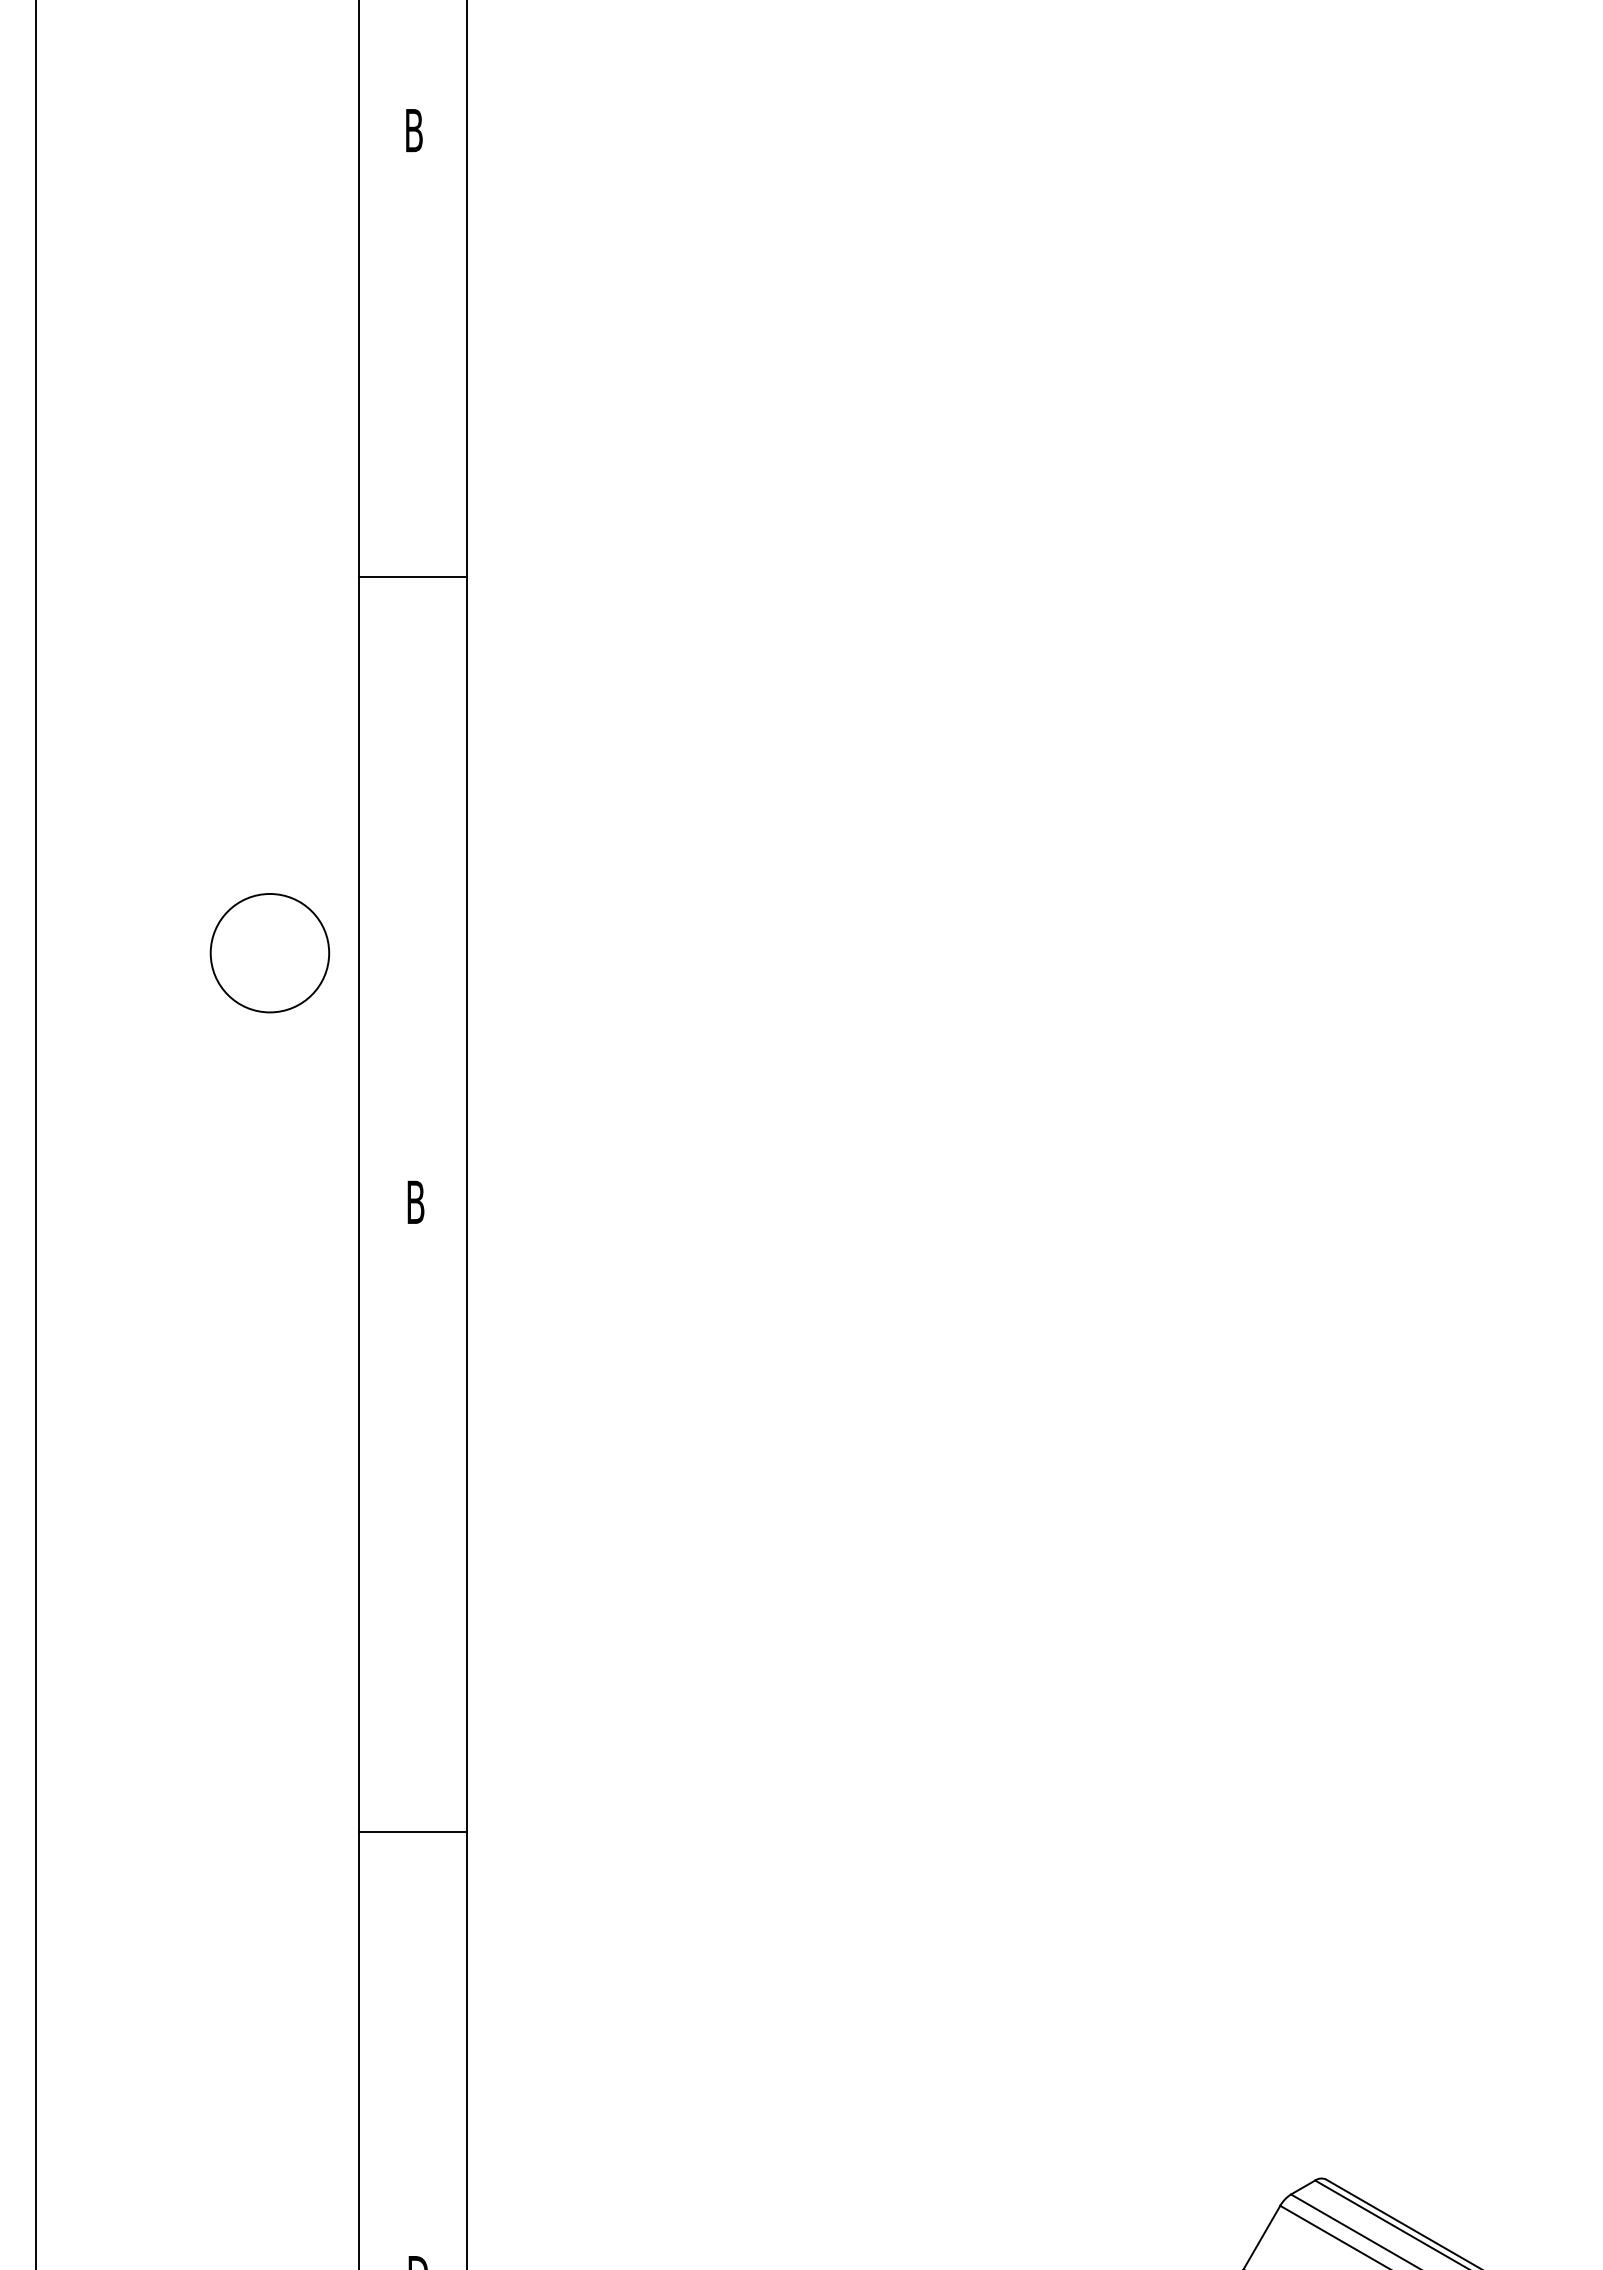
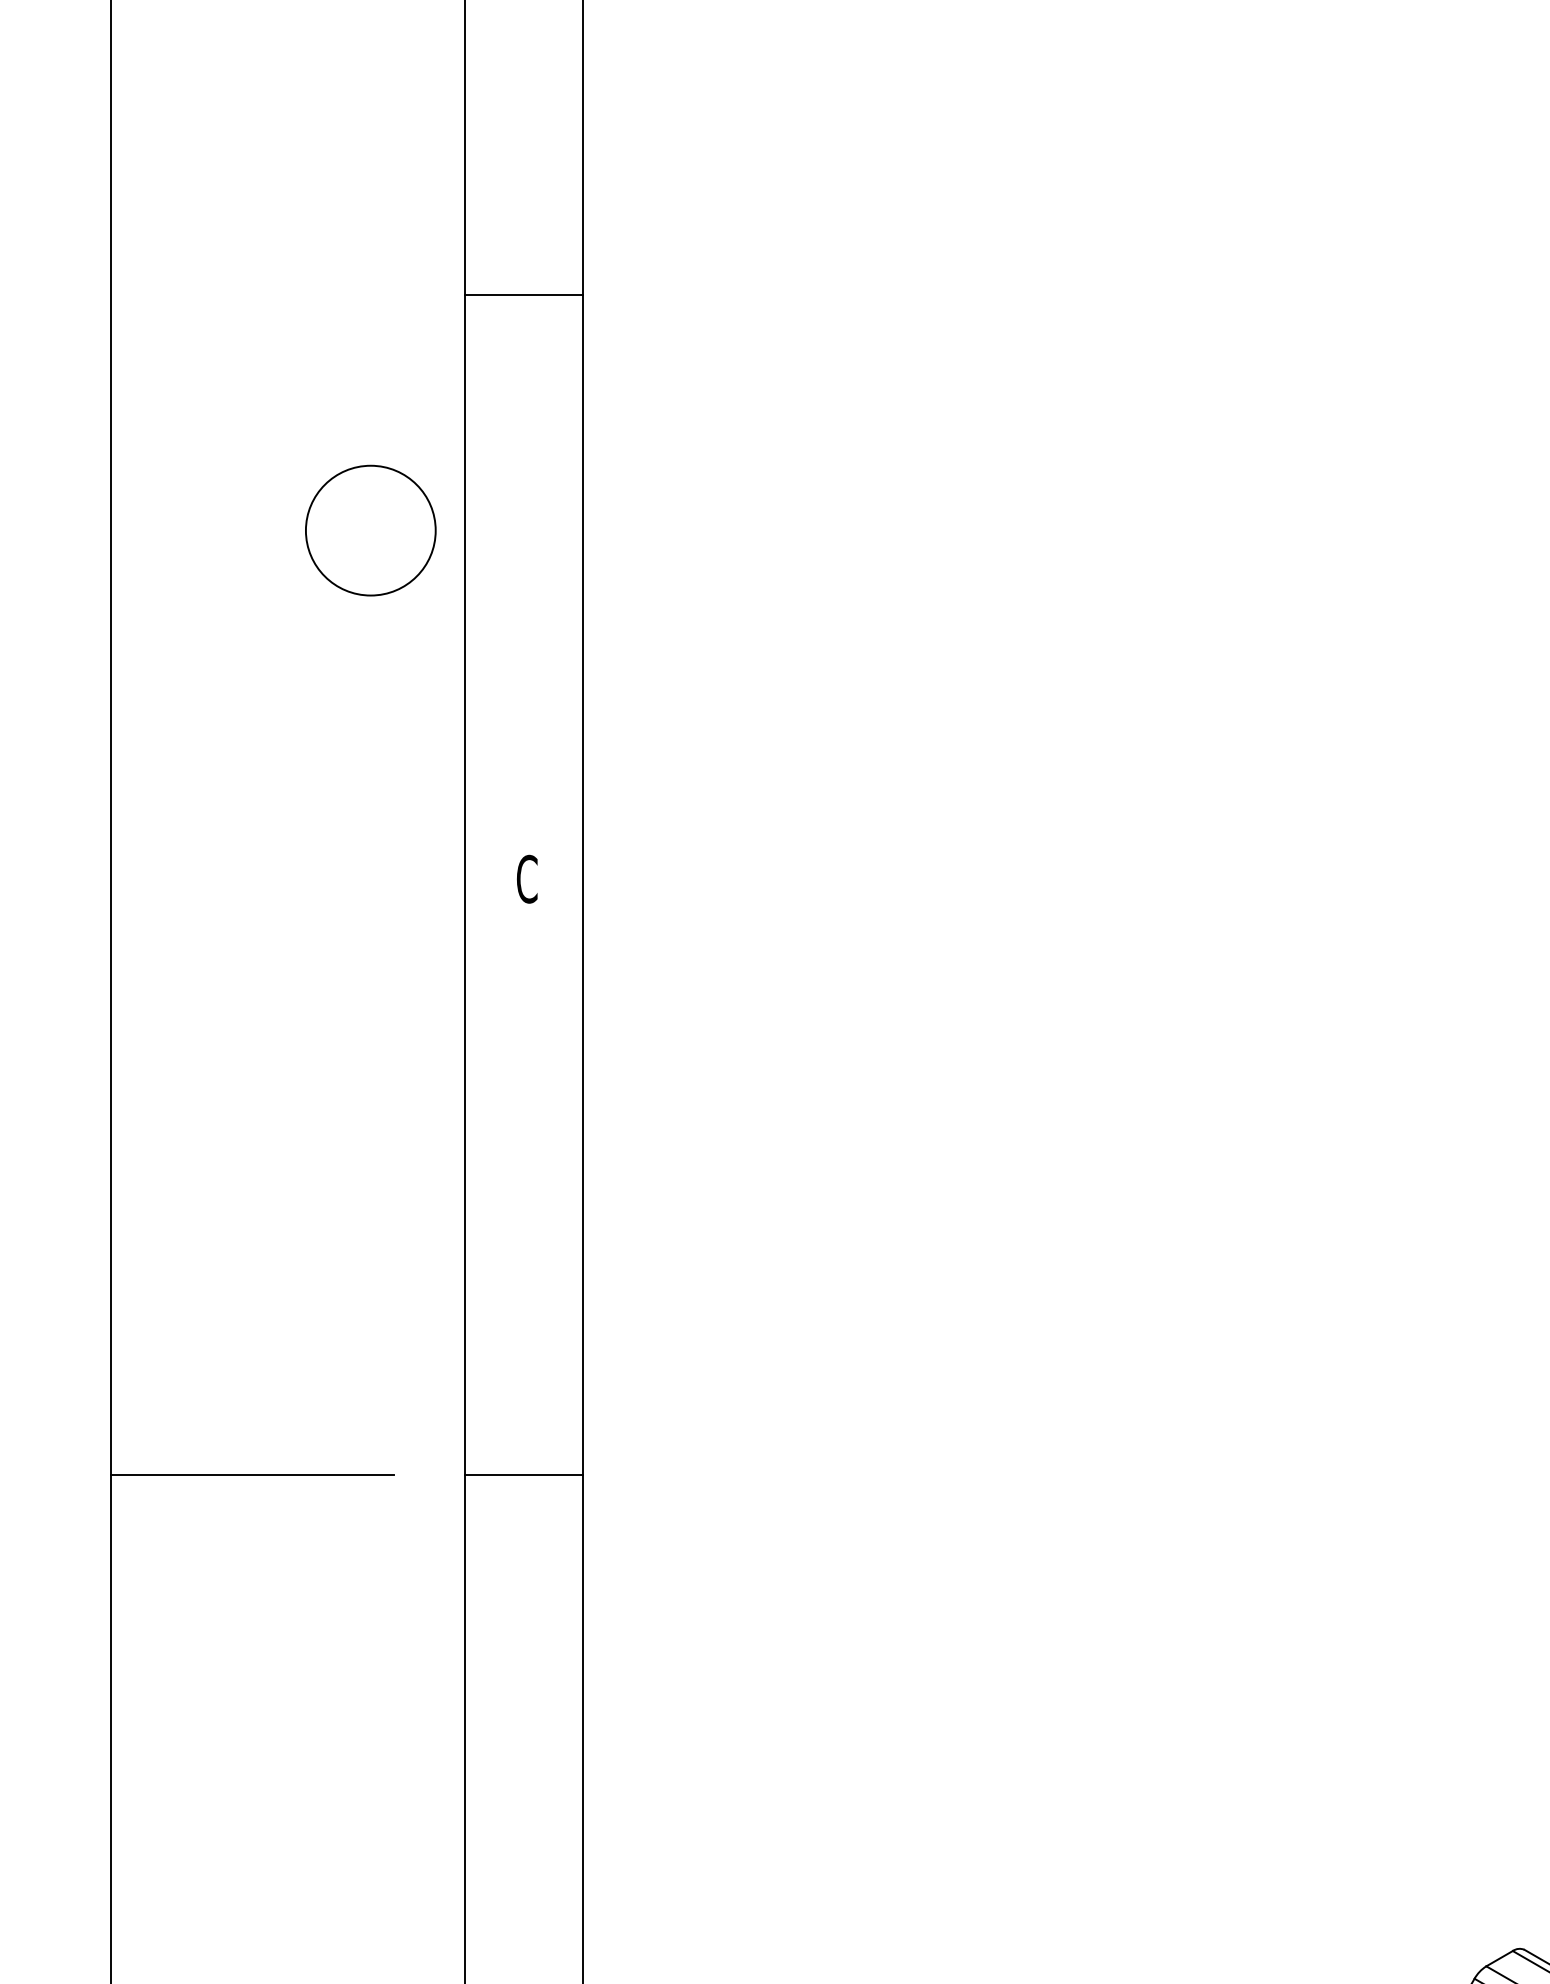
line: (412, 576) -> (523, 294), moved
circle: (269, 953) -> (370, 530), moved
text: (415, 1202) -> (527, 879), B -> C
line: (165, 1745) -> (253, 1474), added
line: (412, 1831) -> (523, 1474), moved

